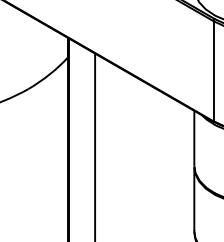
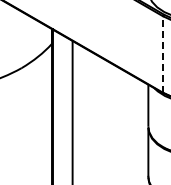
line: (214, 71) -> (163, 54), solid -> dashed

